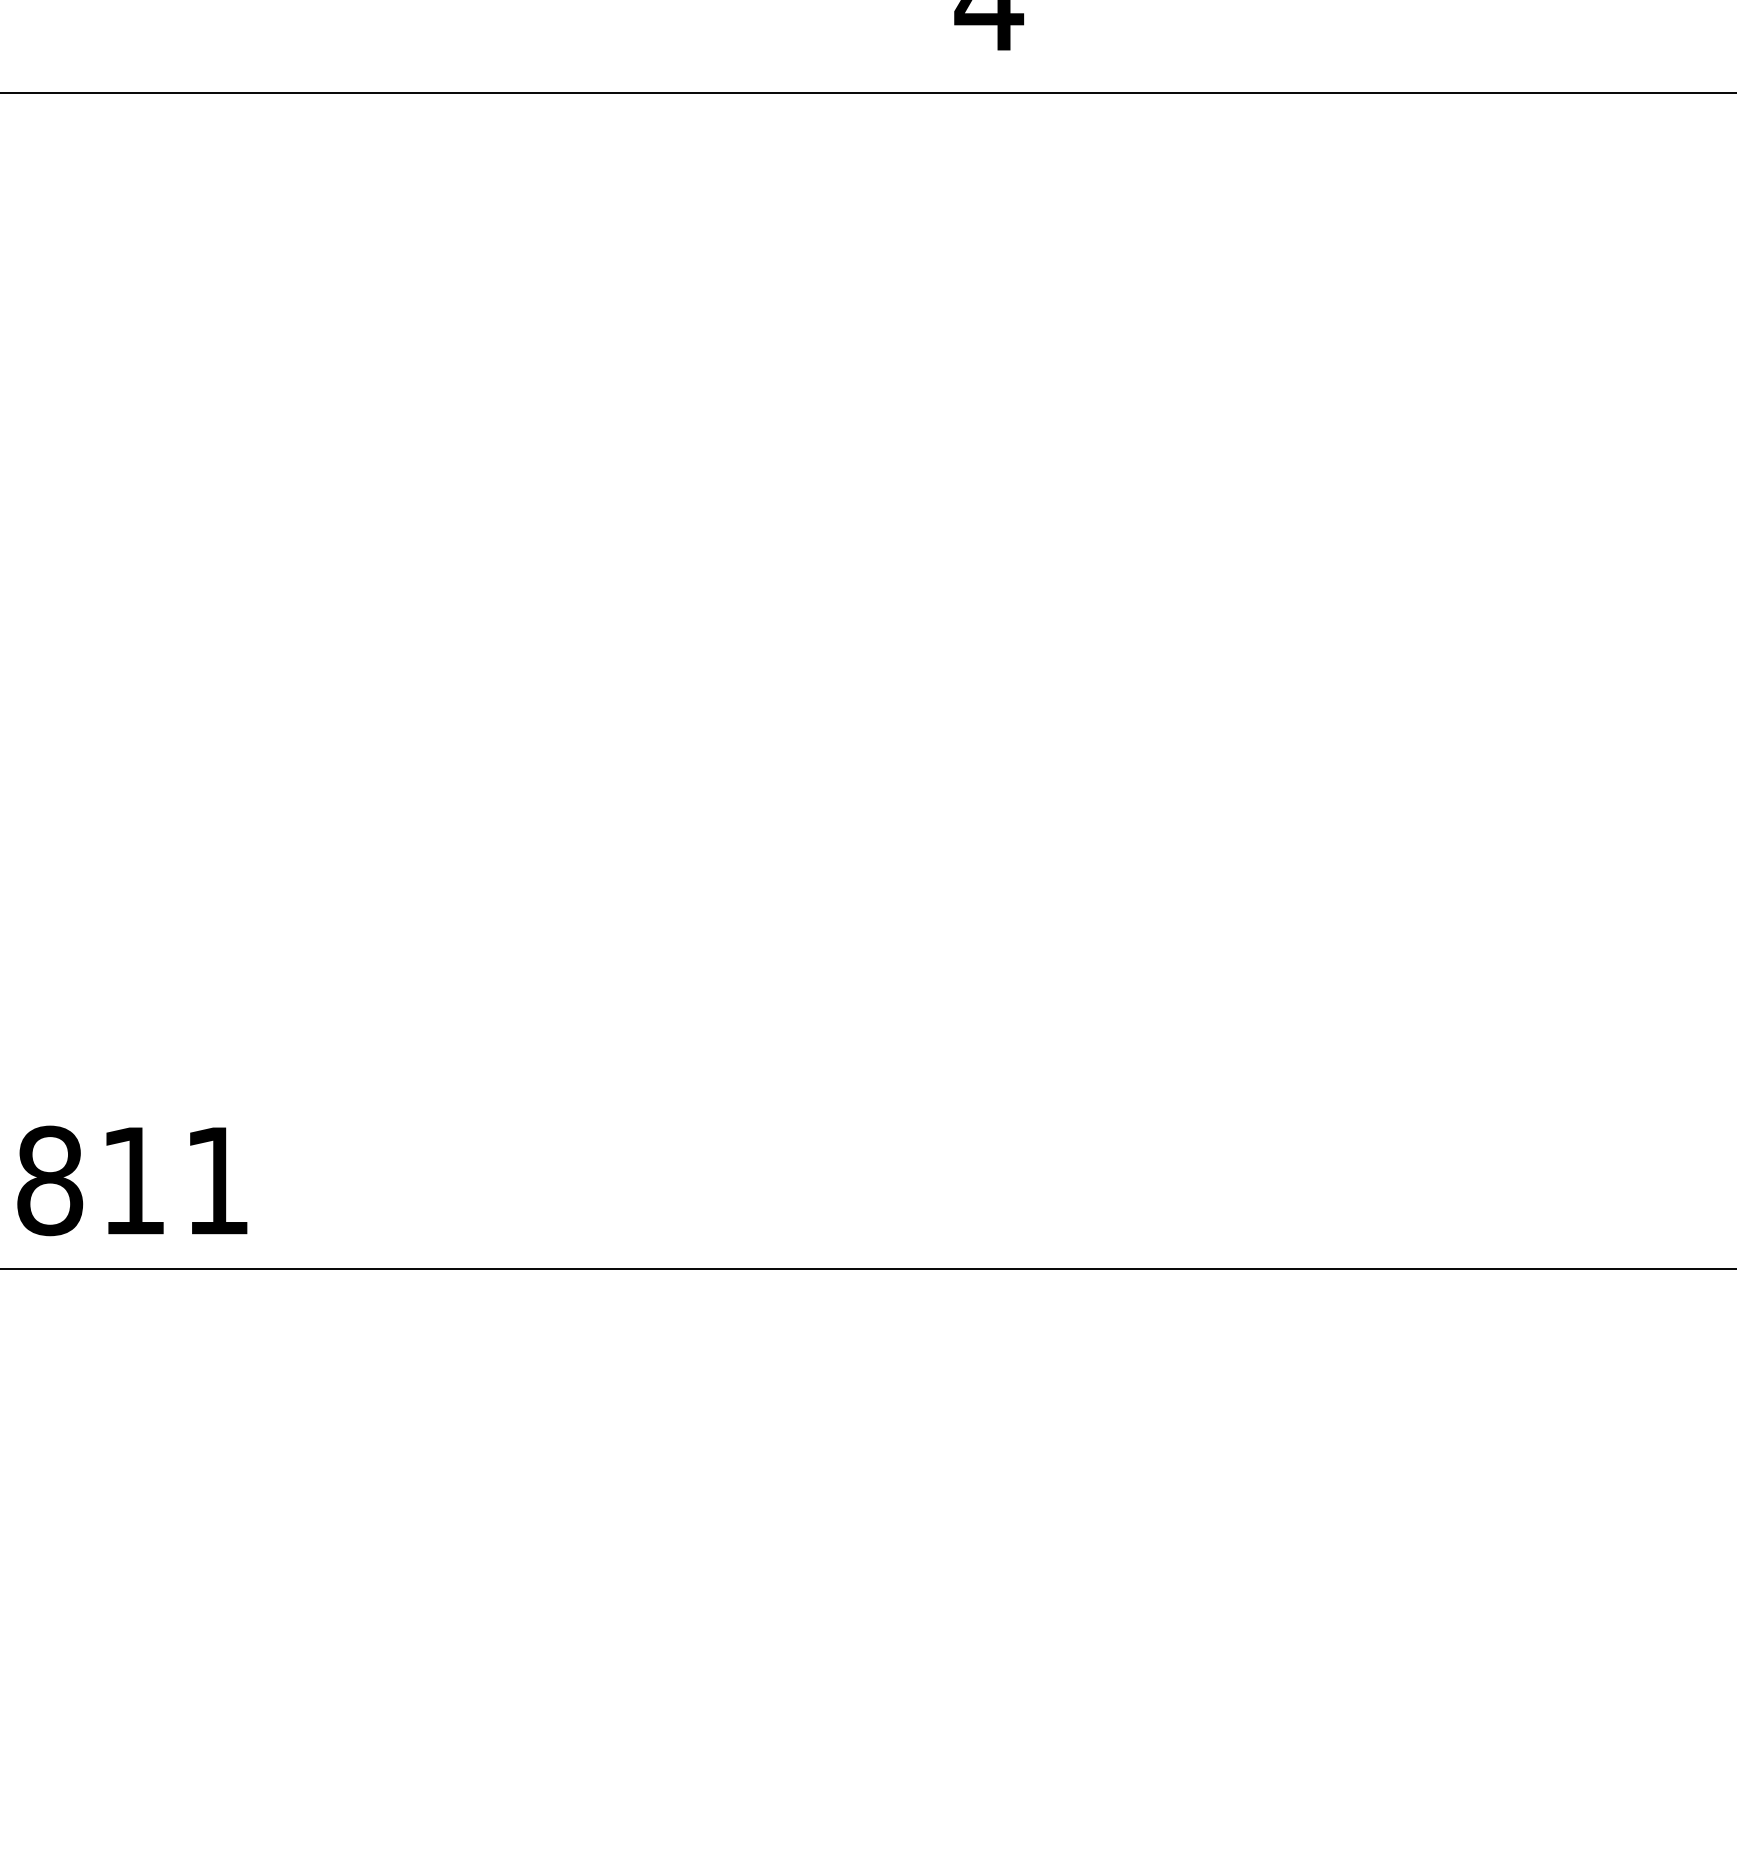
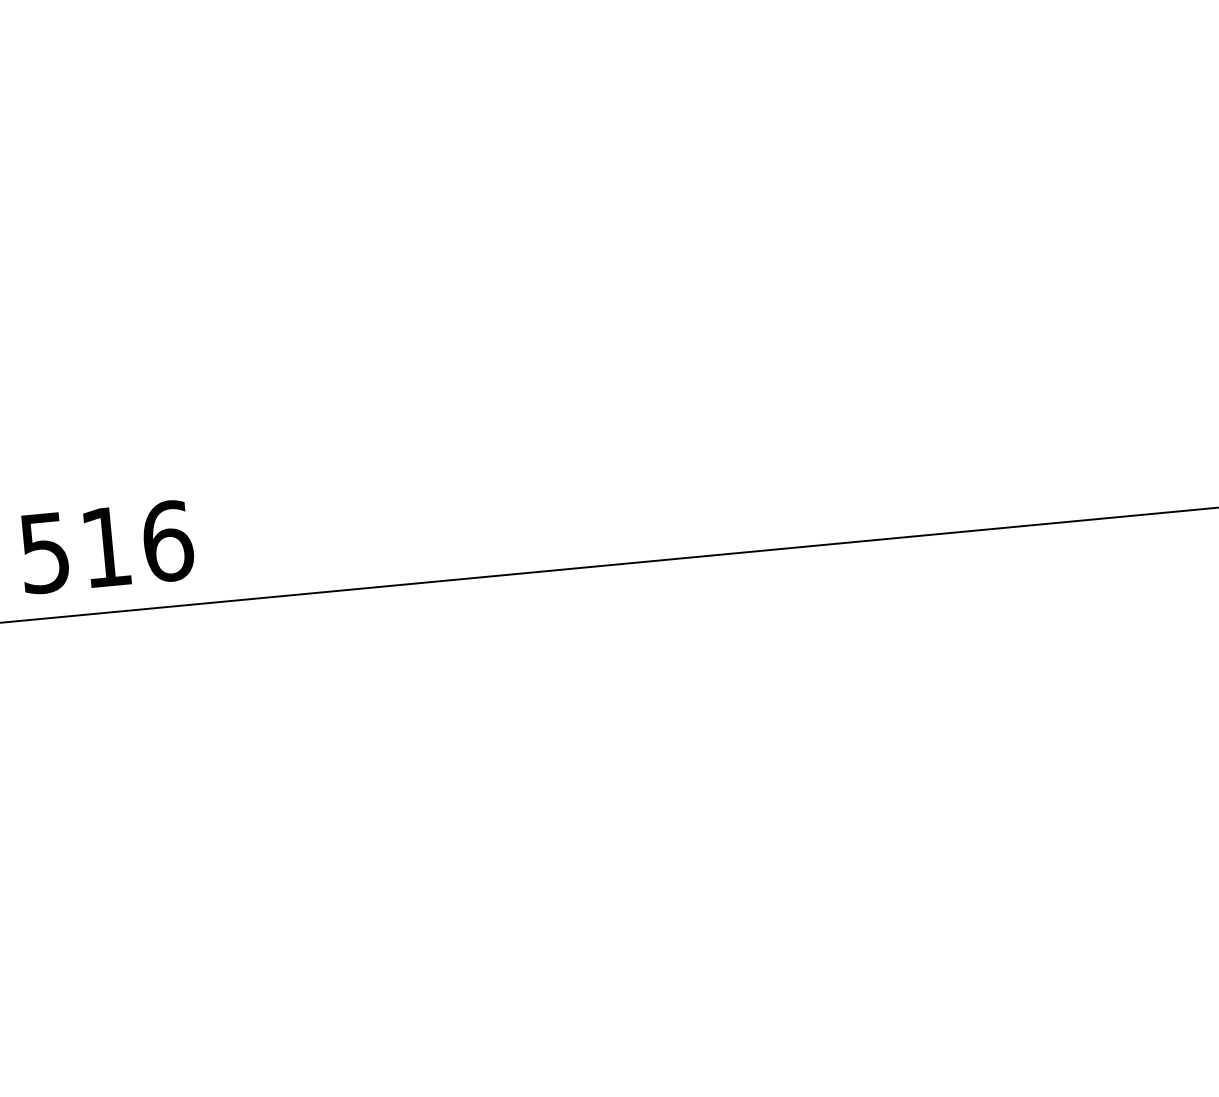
text: (134, 1180) -> (106, 546), 811 -> 516

